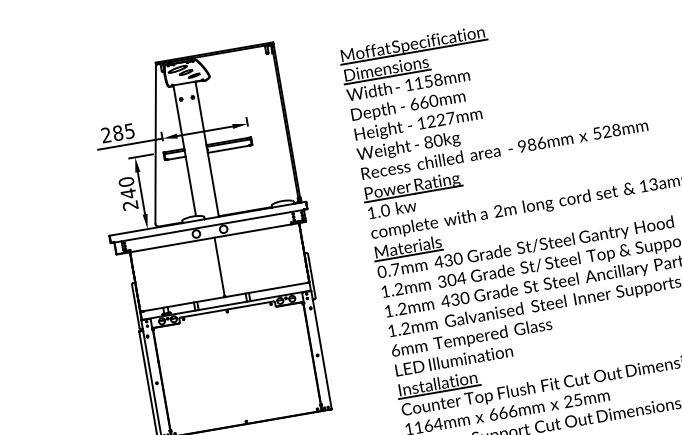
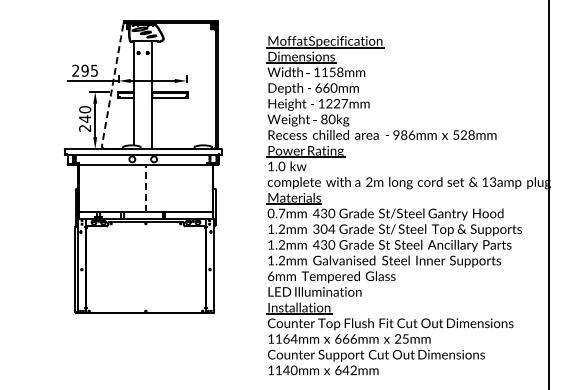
text: (117, 132) -> (84, 70), 285 -> 295
line: (155, 145) -> (112, 85), solid -> dashed
line: (218, 266) -> (145, 187), solid -> dashed

